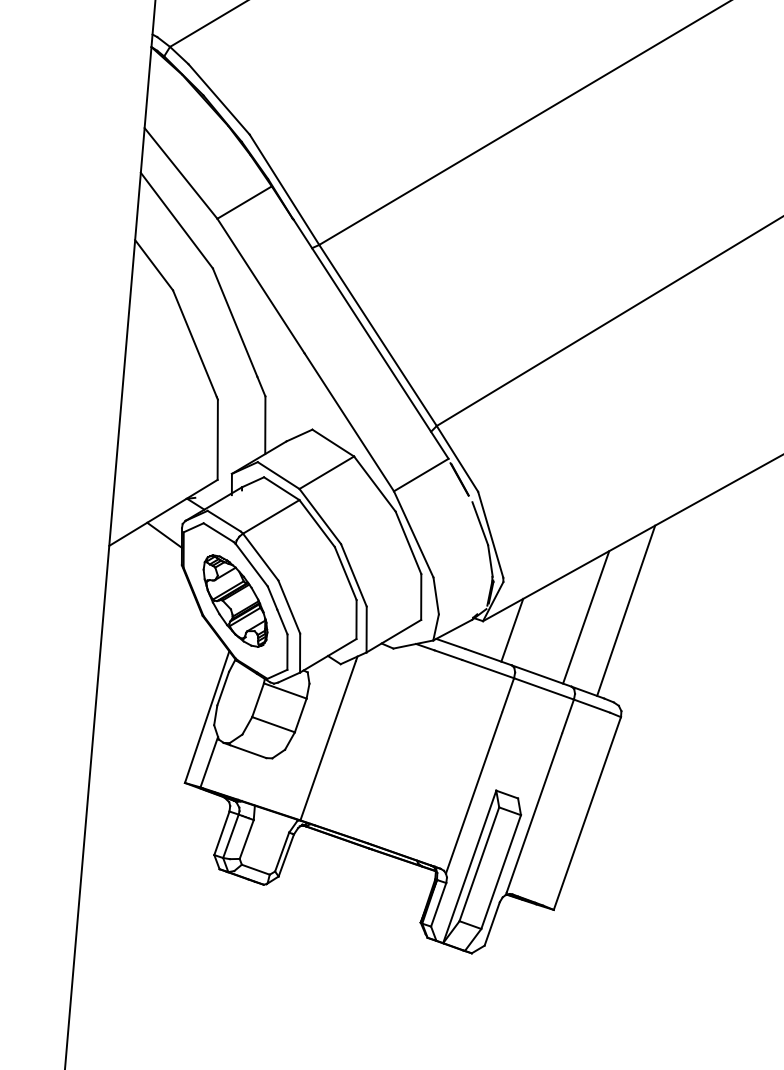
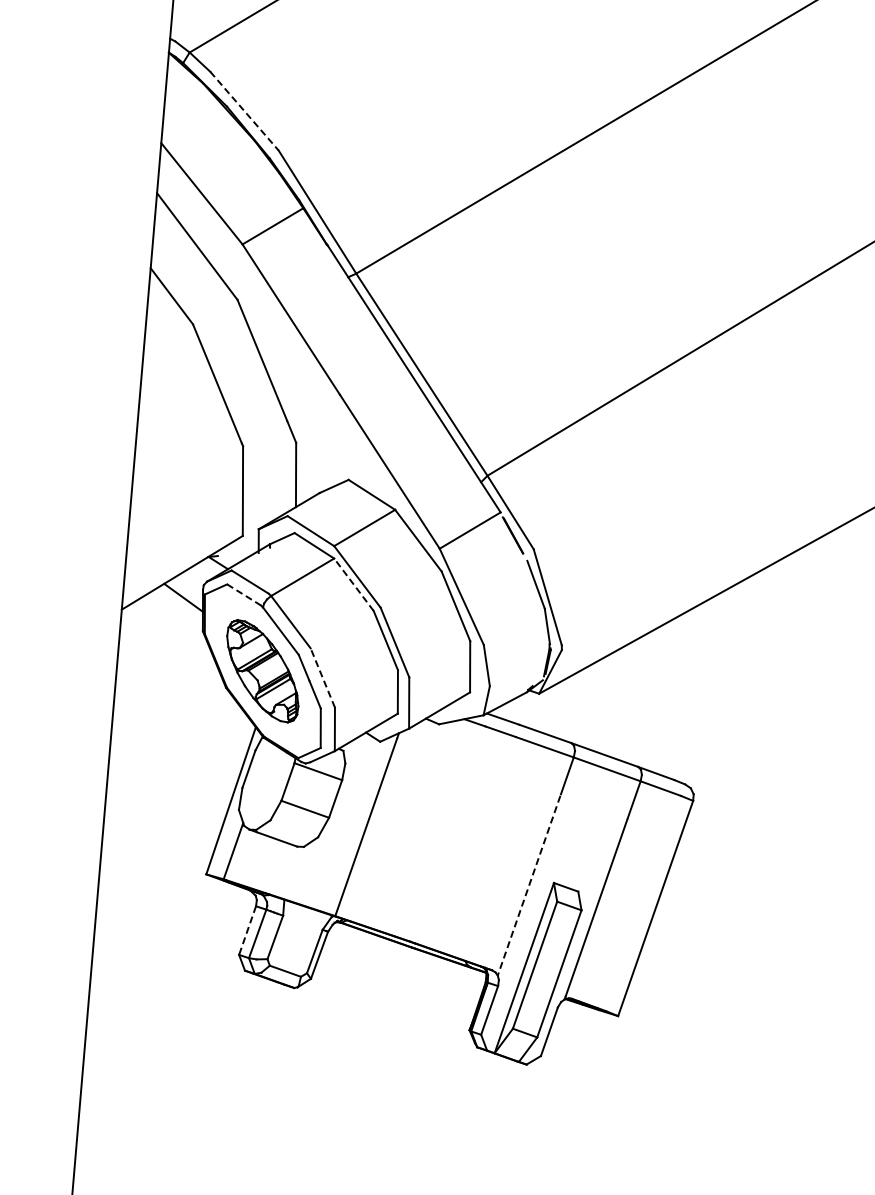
line: (219, 99) -> (244, 111), solid -> dashed
line: (316, 523) -> (353, 584), solid -> dashed
line: (219, 532) -> (244, 594), solid -> dashed
line: (289, 606) -> (322, 677), solid -> dashed
line: (625, 611) -> (698, 682), removed
line: (586, 617) -> (654, 689), removed
line: (512, 629) -> (571, 703), removed
line: (473, 793) -> (528, 886), solid -> dashed
line: (221, 833) -> (247, 930), solid -> dashed

